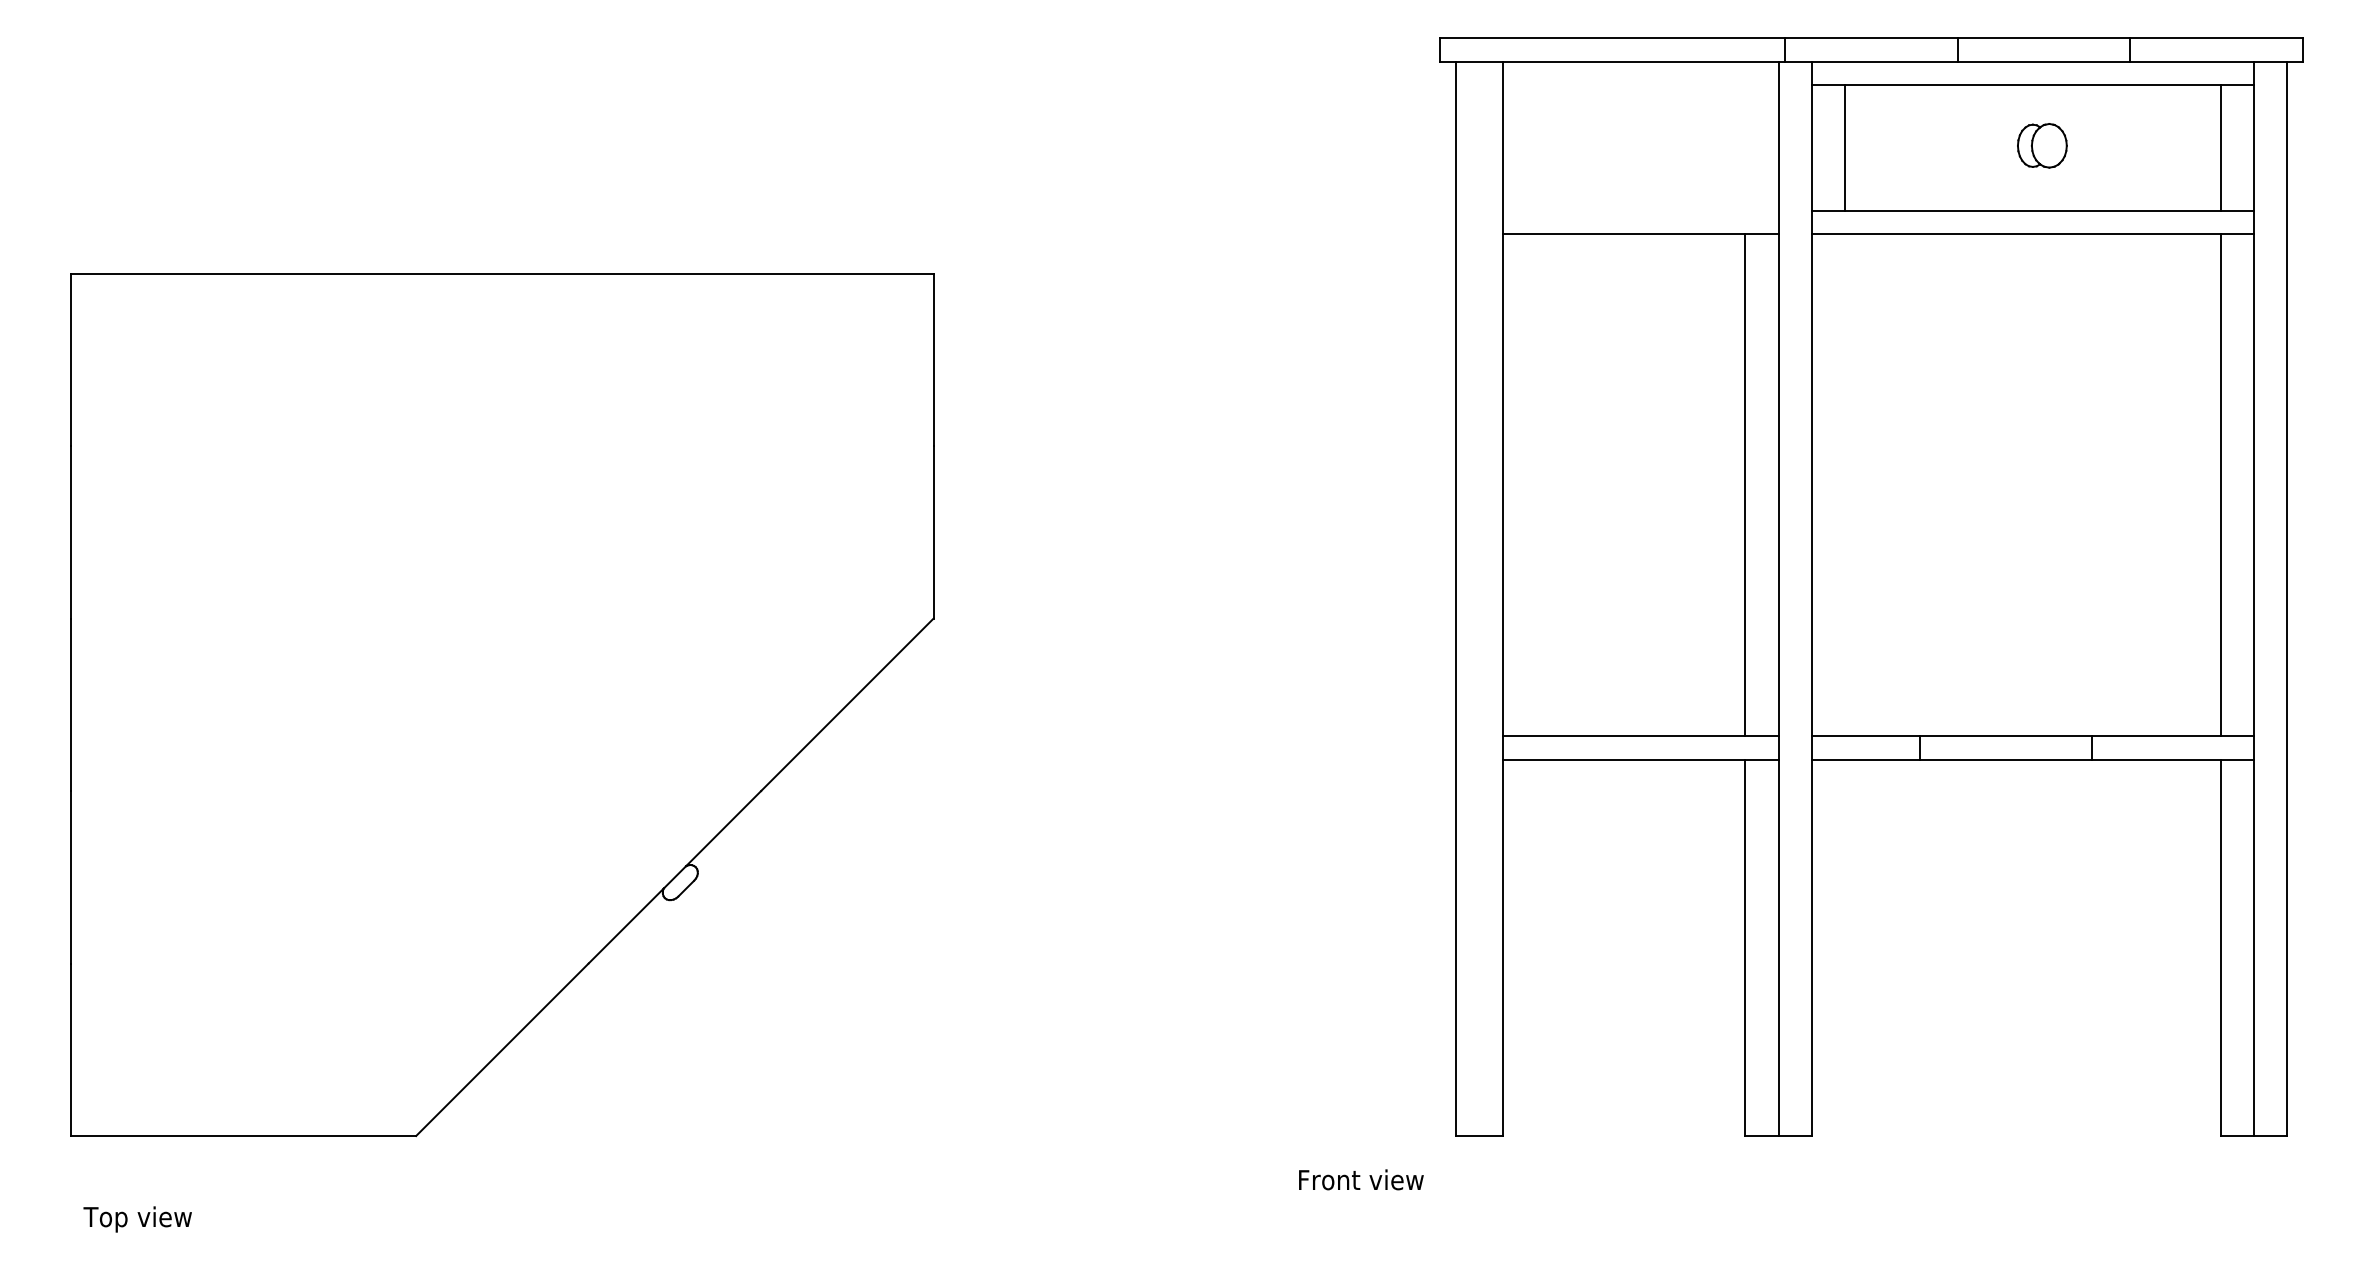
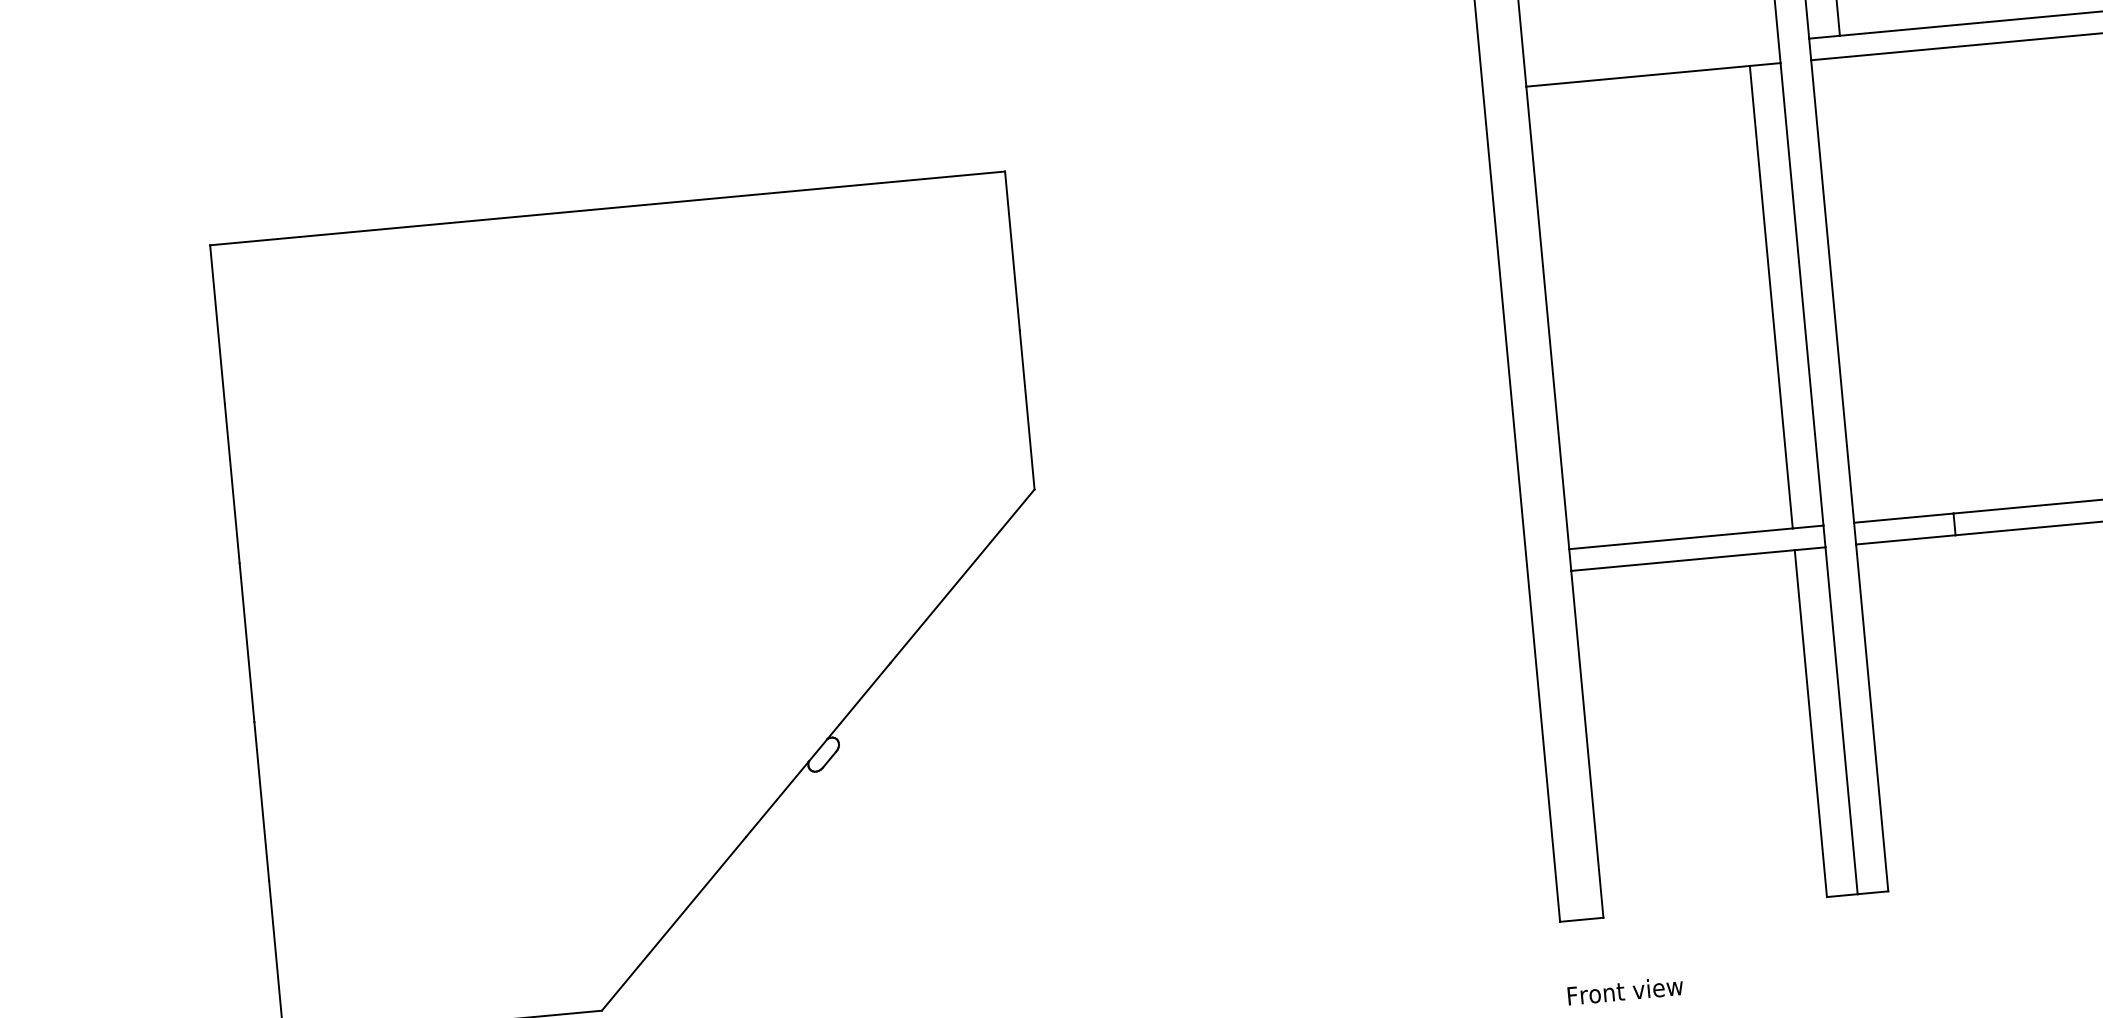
text: (1361, 1179) -> (1625, 990), moved

